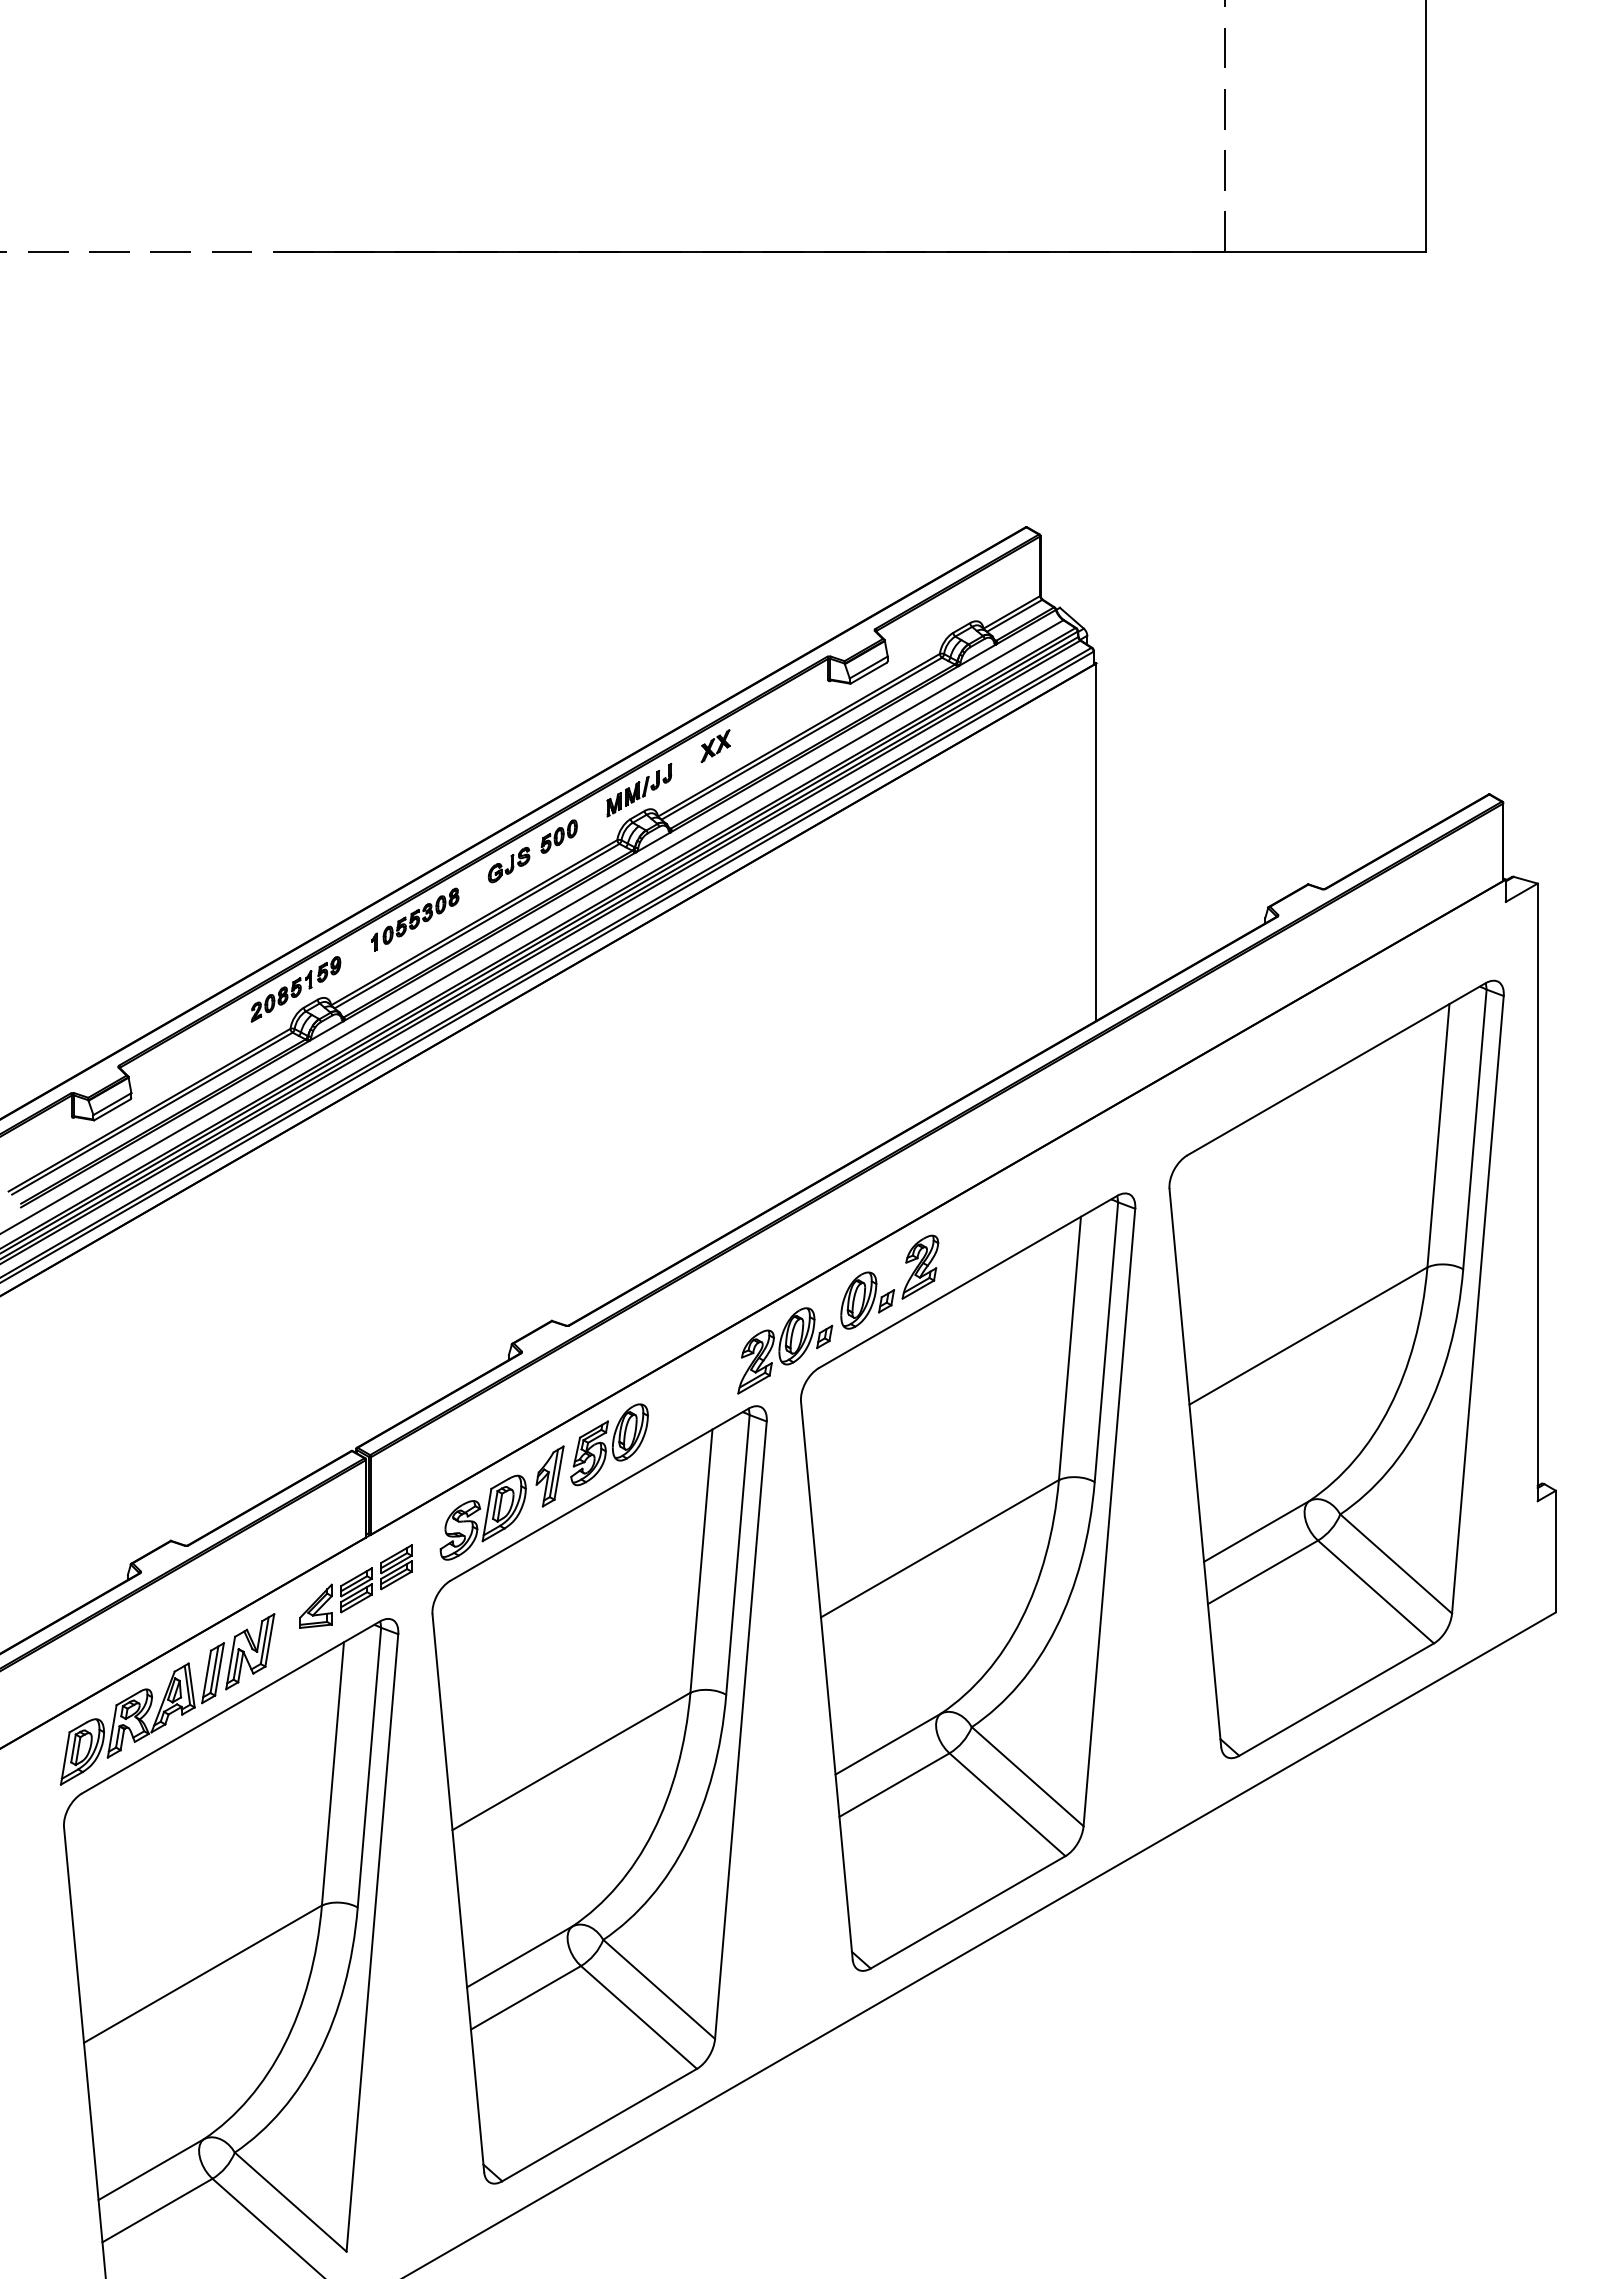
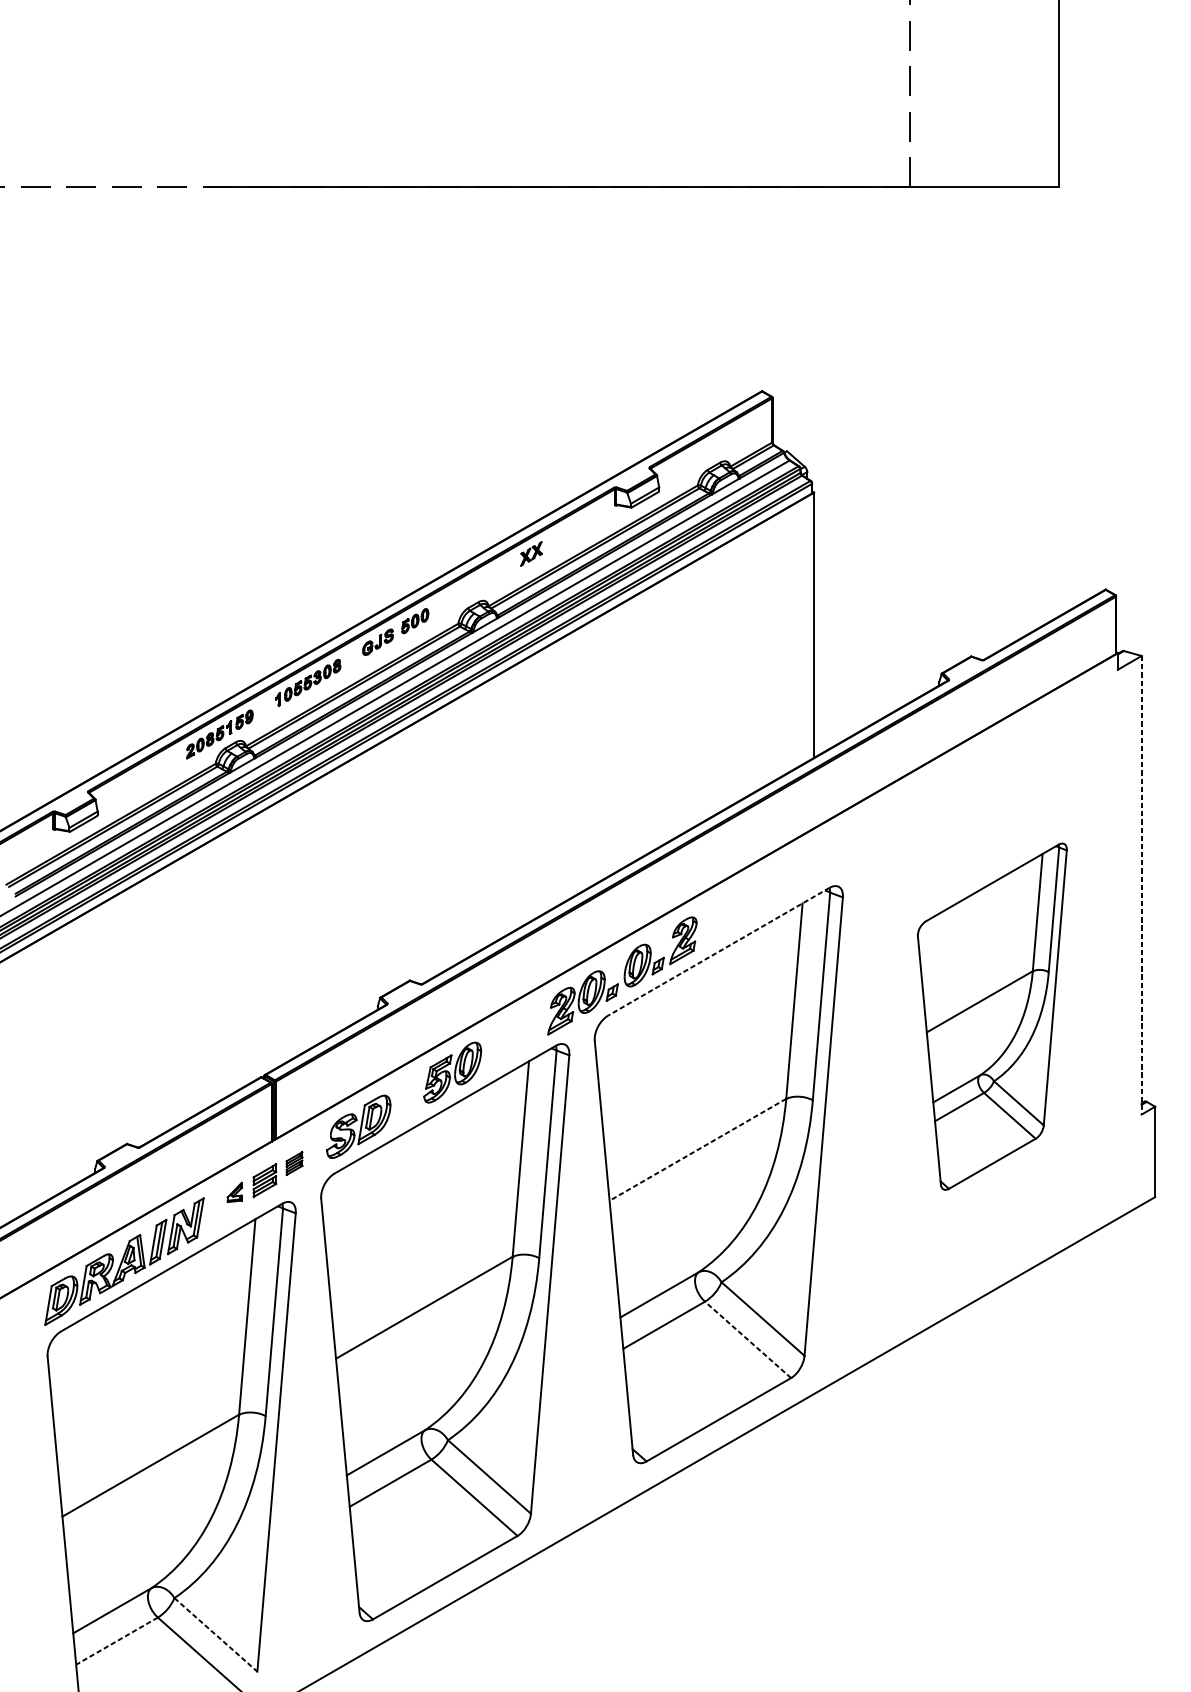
part: (639, 789) -> (474, 586), removed
line: (1537, 1192) -> (1141, 885), solid -> dashed
line: (967, 1282) -> (718, 952), solid -> dashed
part: (1336, 1369) -> (992, 1016), size x0.6
part: (549, 1476) -> (408, 1096), removed
line: (939, 1548) -> (697, 1149), solid -> dashed
part: (396, 1567) -> (294, 1163), size x0.7
part: (315, 1605) -> (234, 1191), size x0.6
line: (1007, 1804) -> (748, 1339), solid -> dashed
line: (290, 2202) -> (215, 1635), solid -> dashed
line: (157, 2210) -> (117, 1641), solid -> dashed

